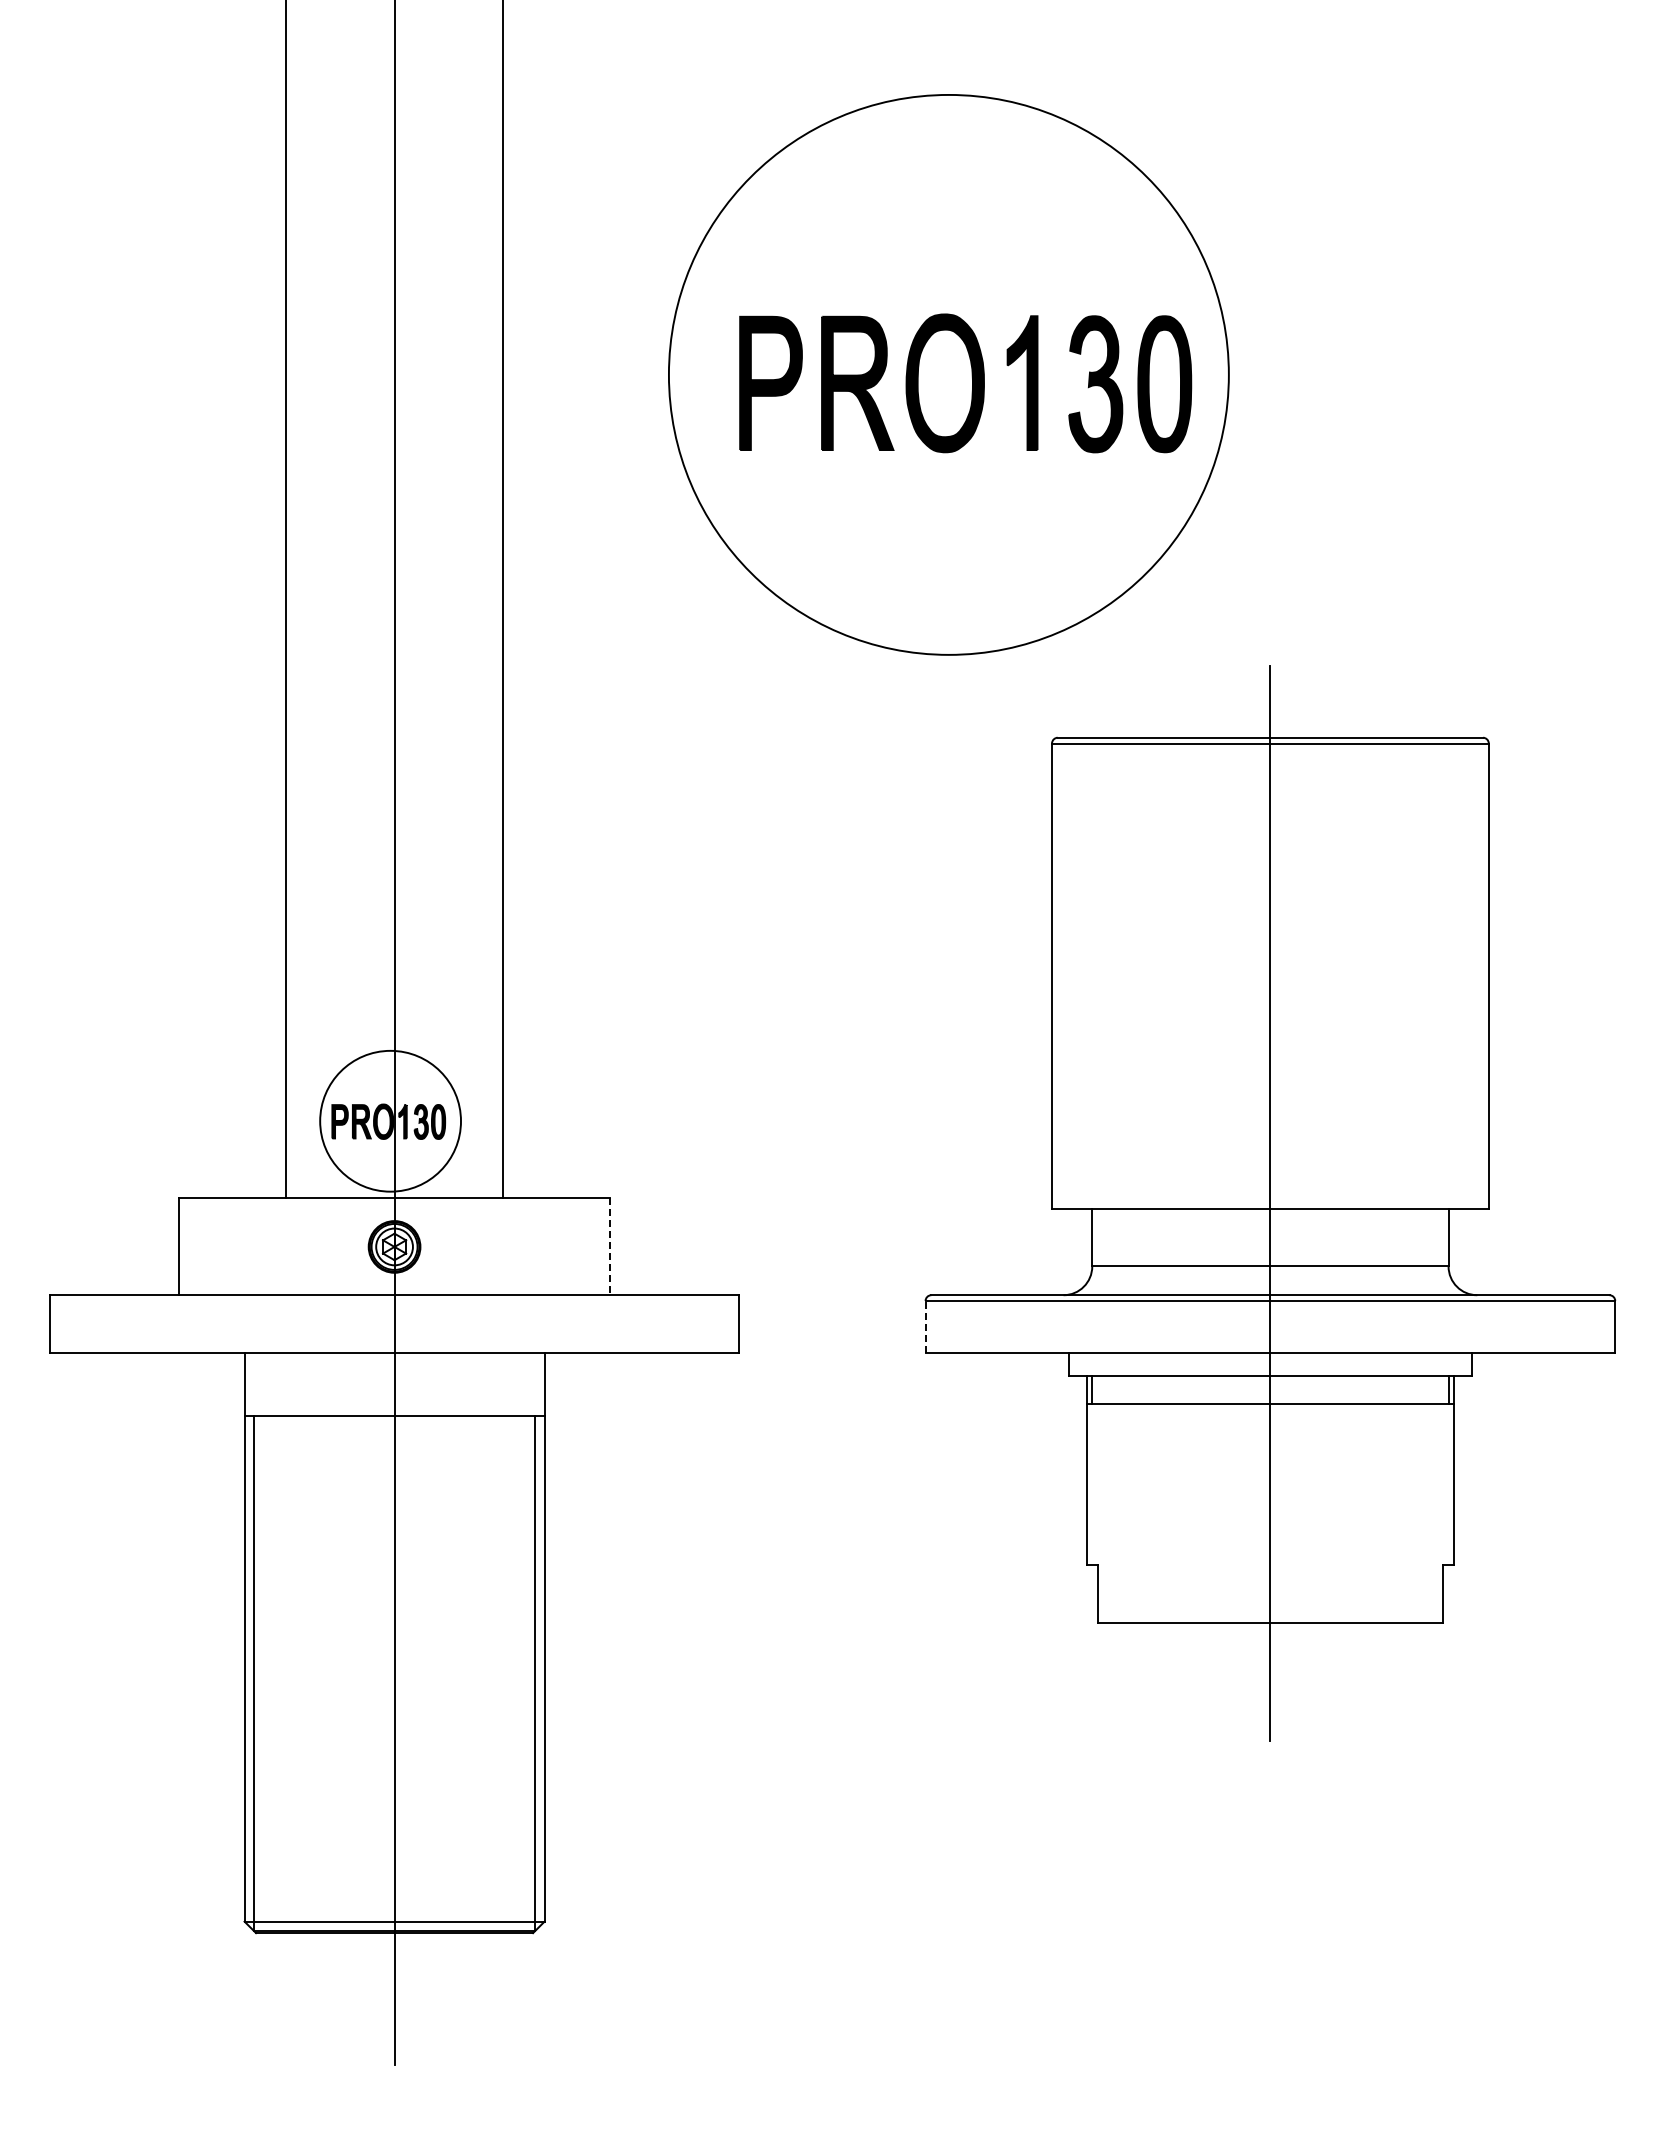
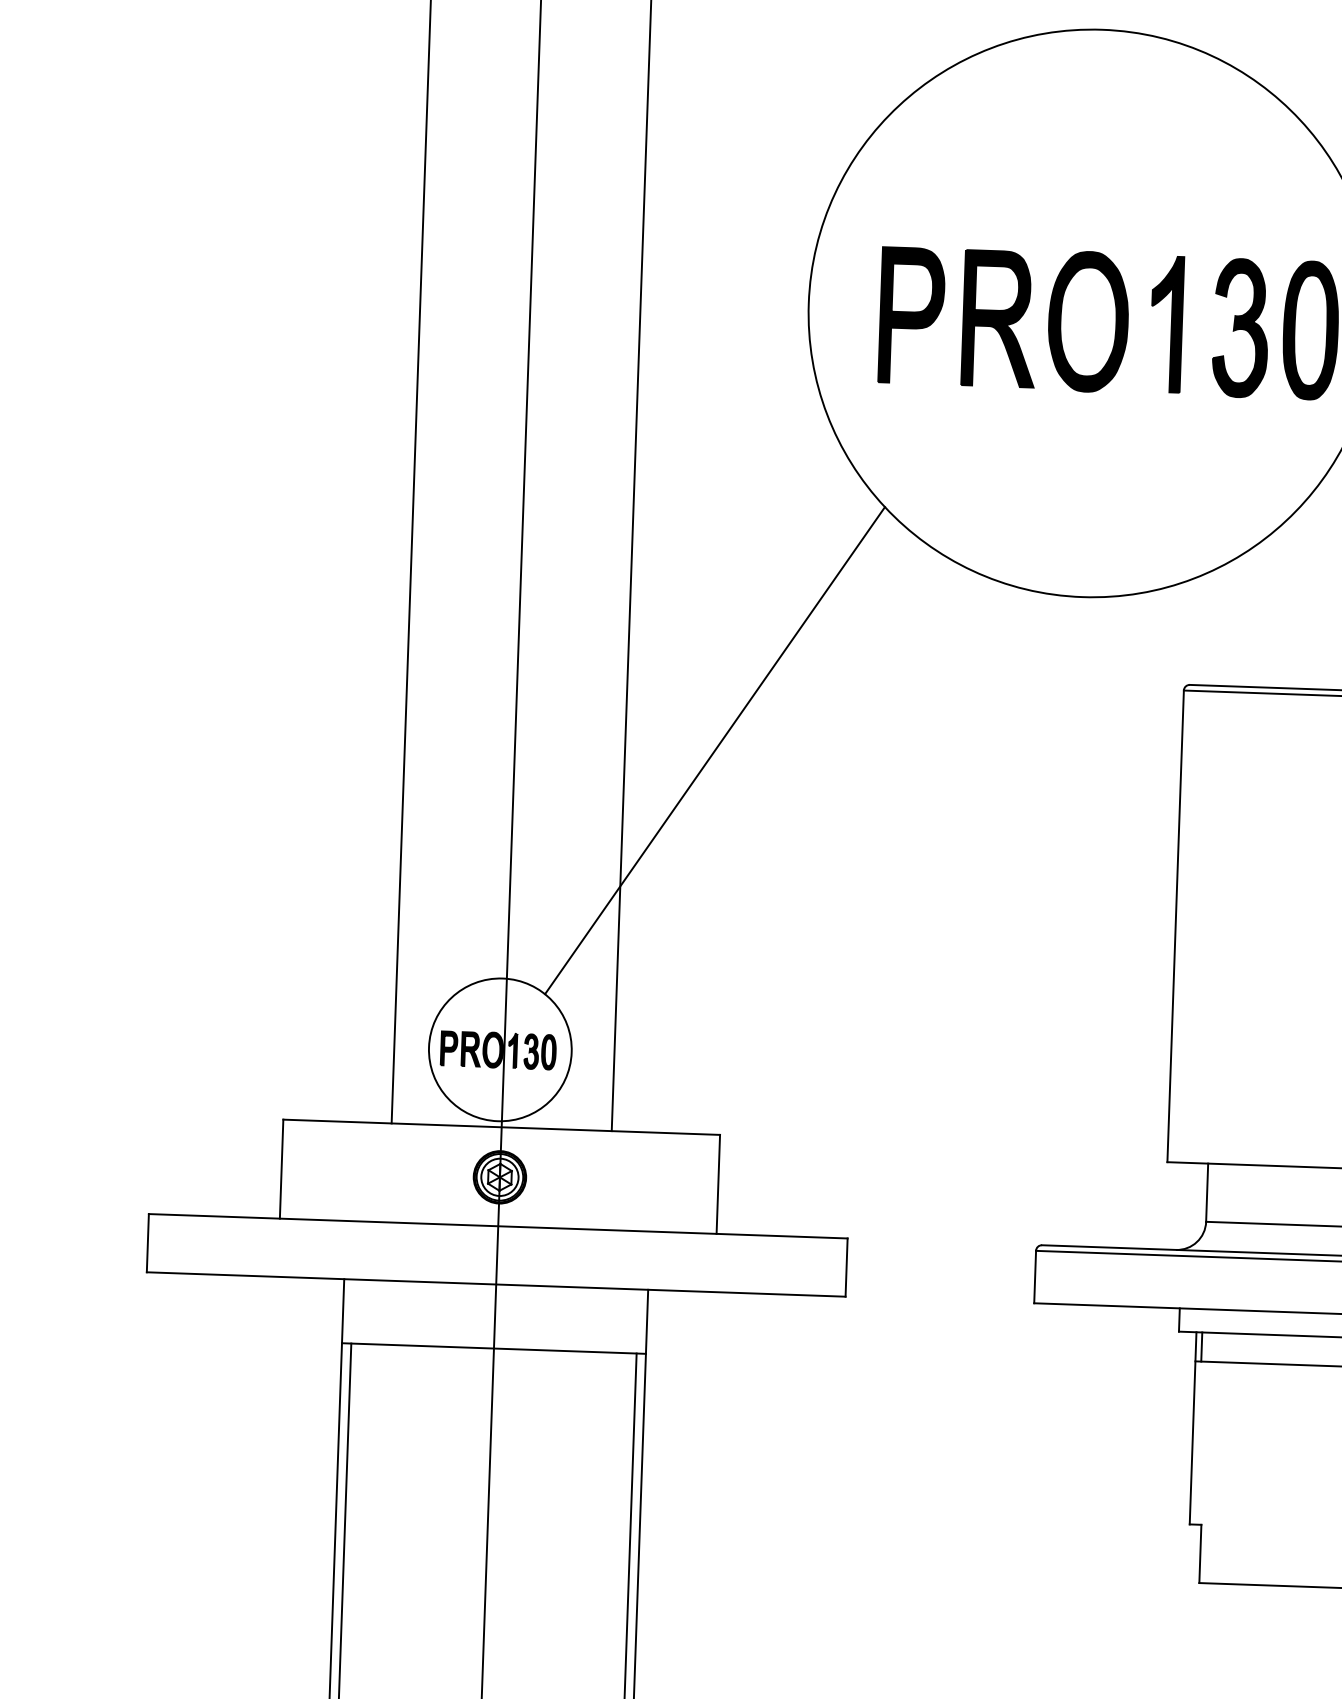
line: (591, 818) -> (714, 750), added
line: (610, 1246) -> (718, 1184), dashed -> solid
line: (925, 1326) -> (1035, 1276), dashed -> solid

